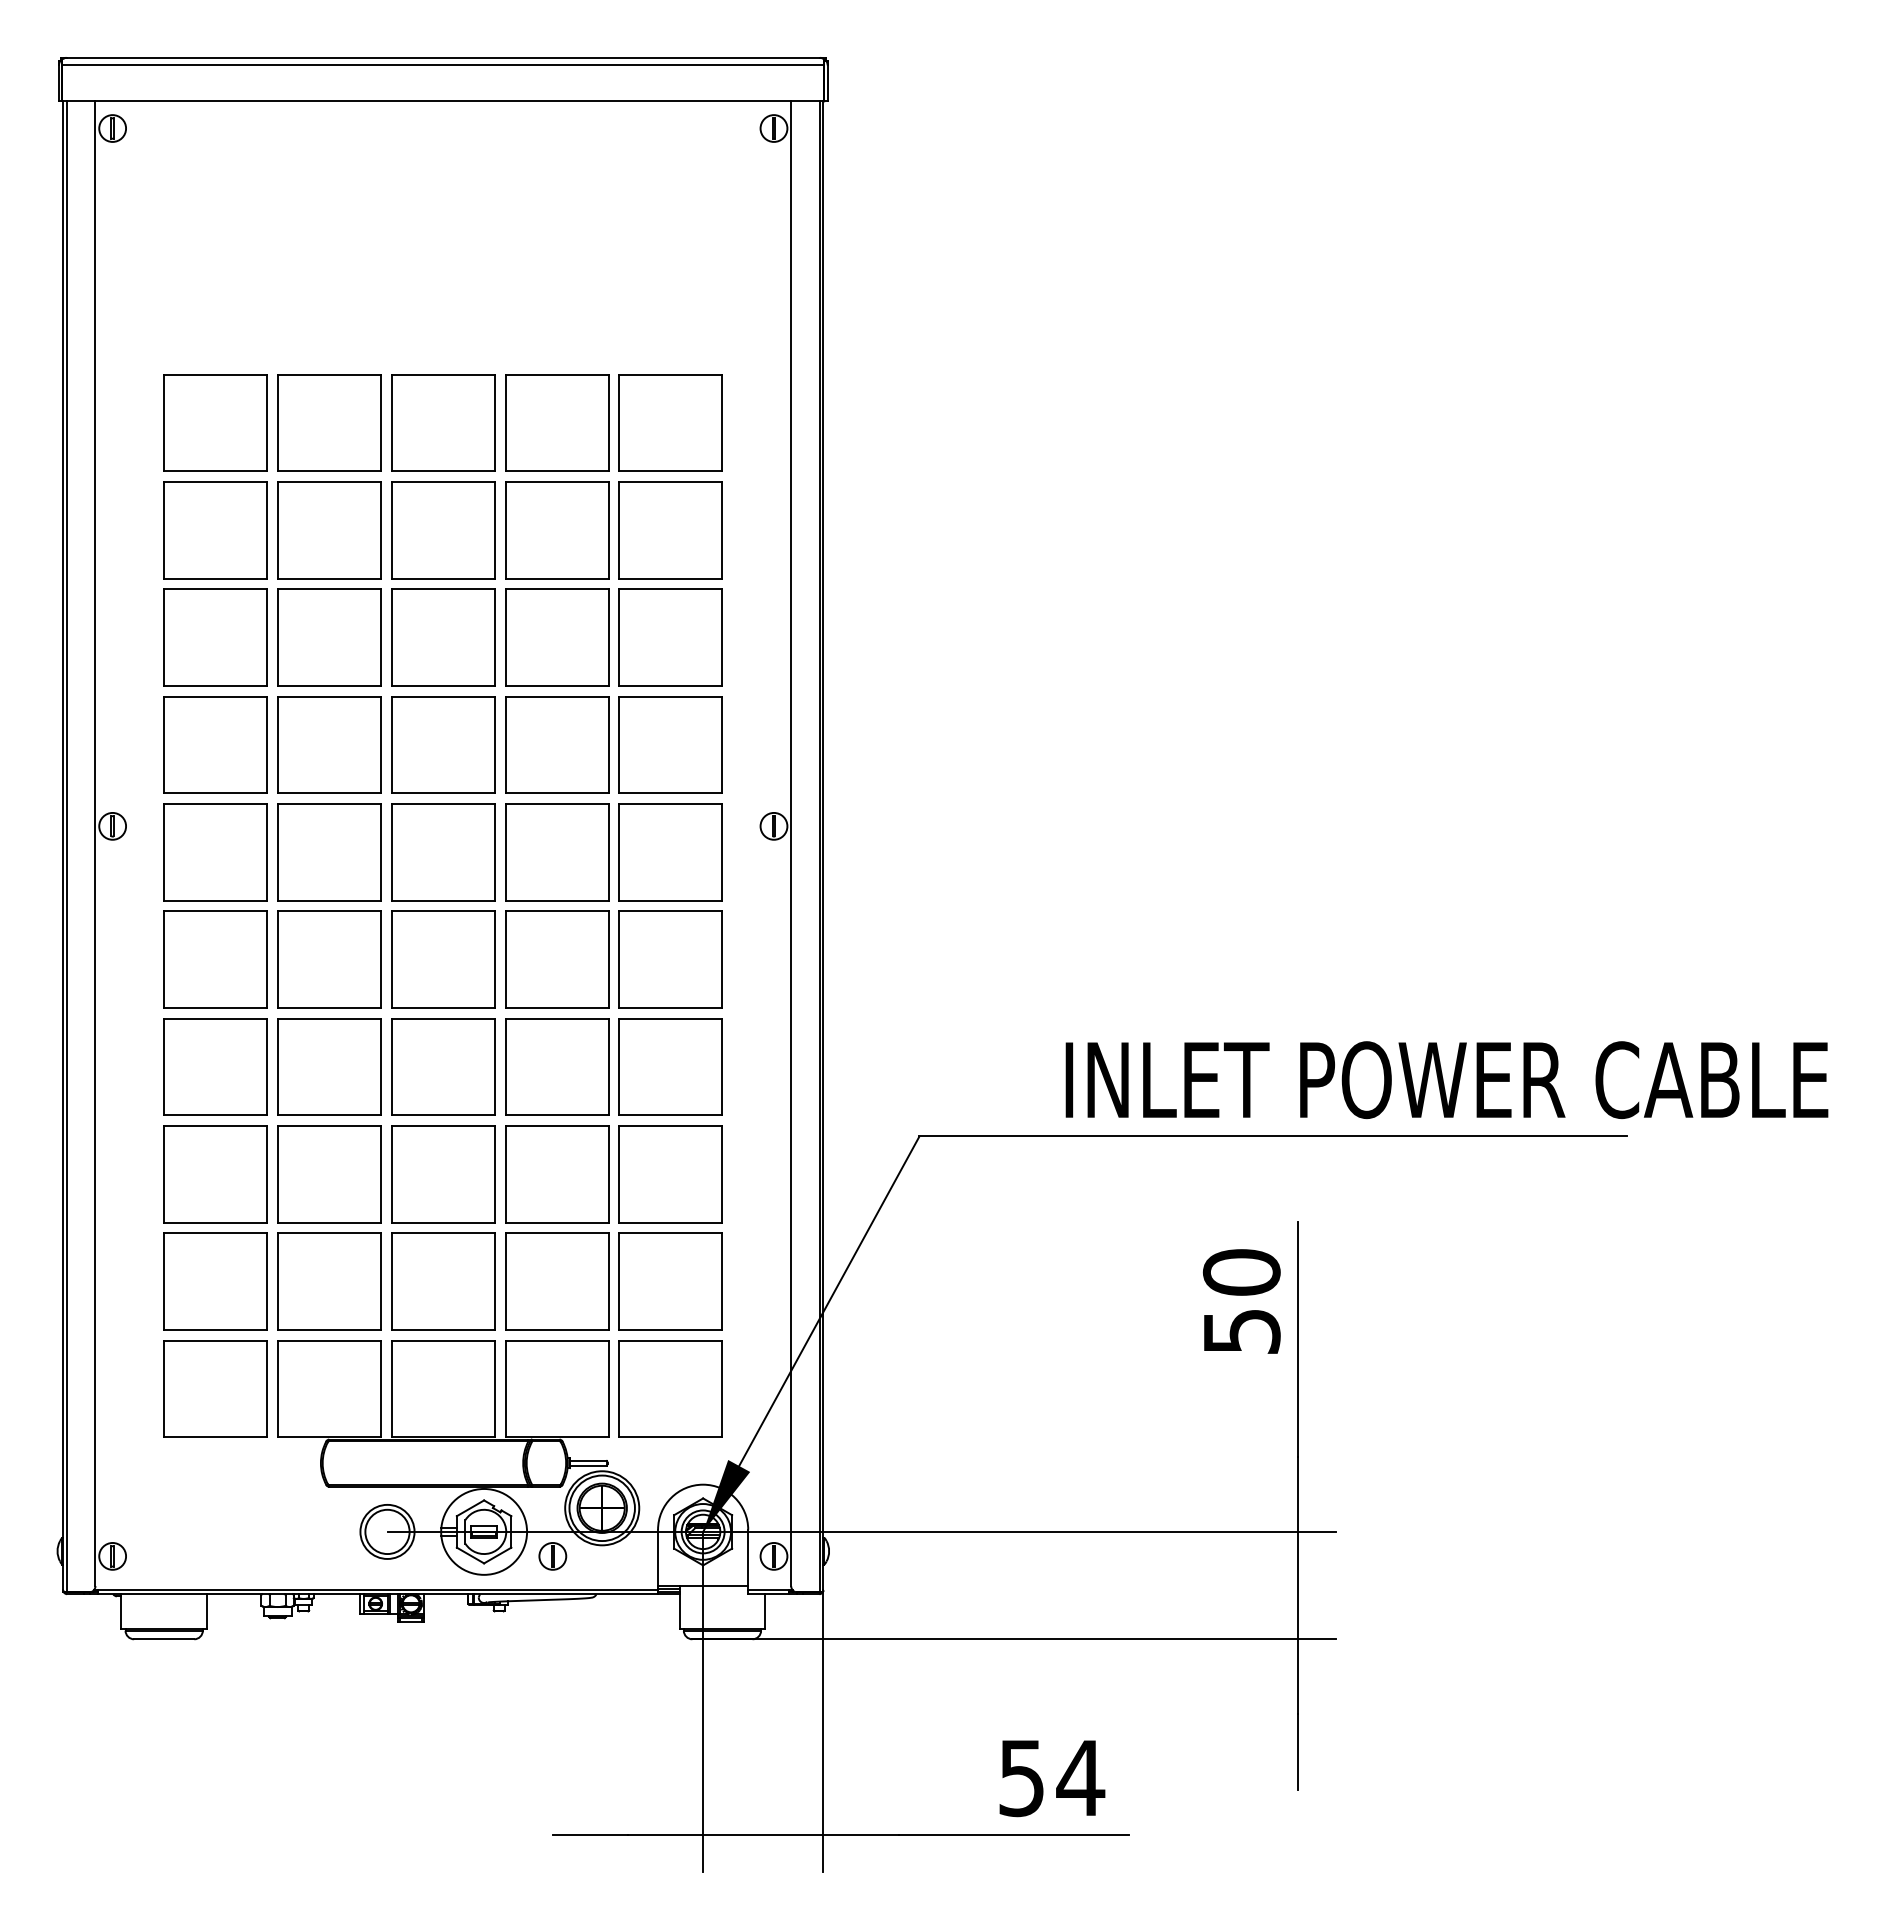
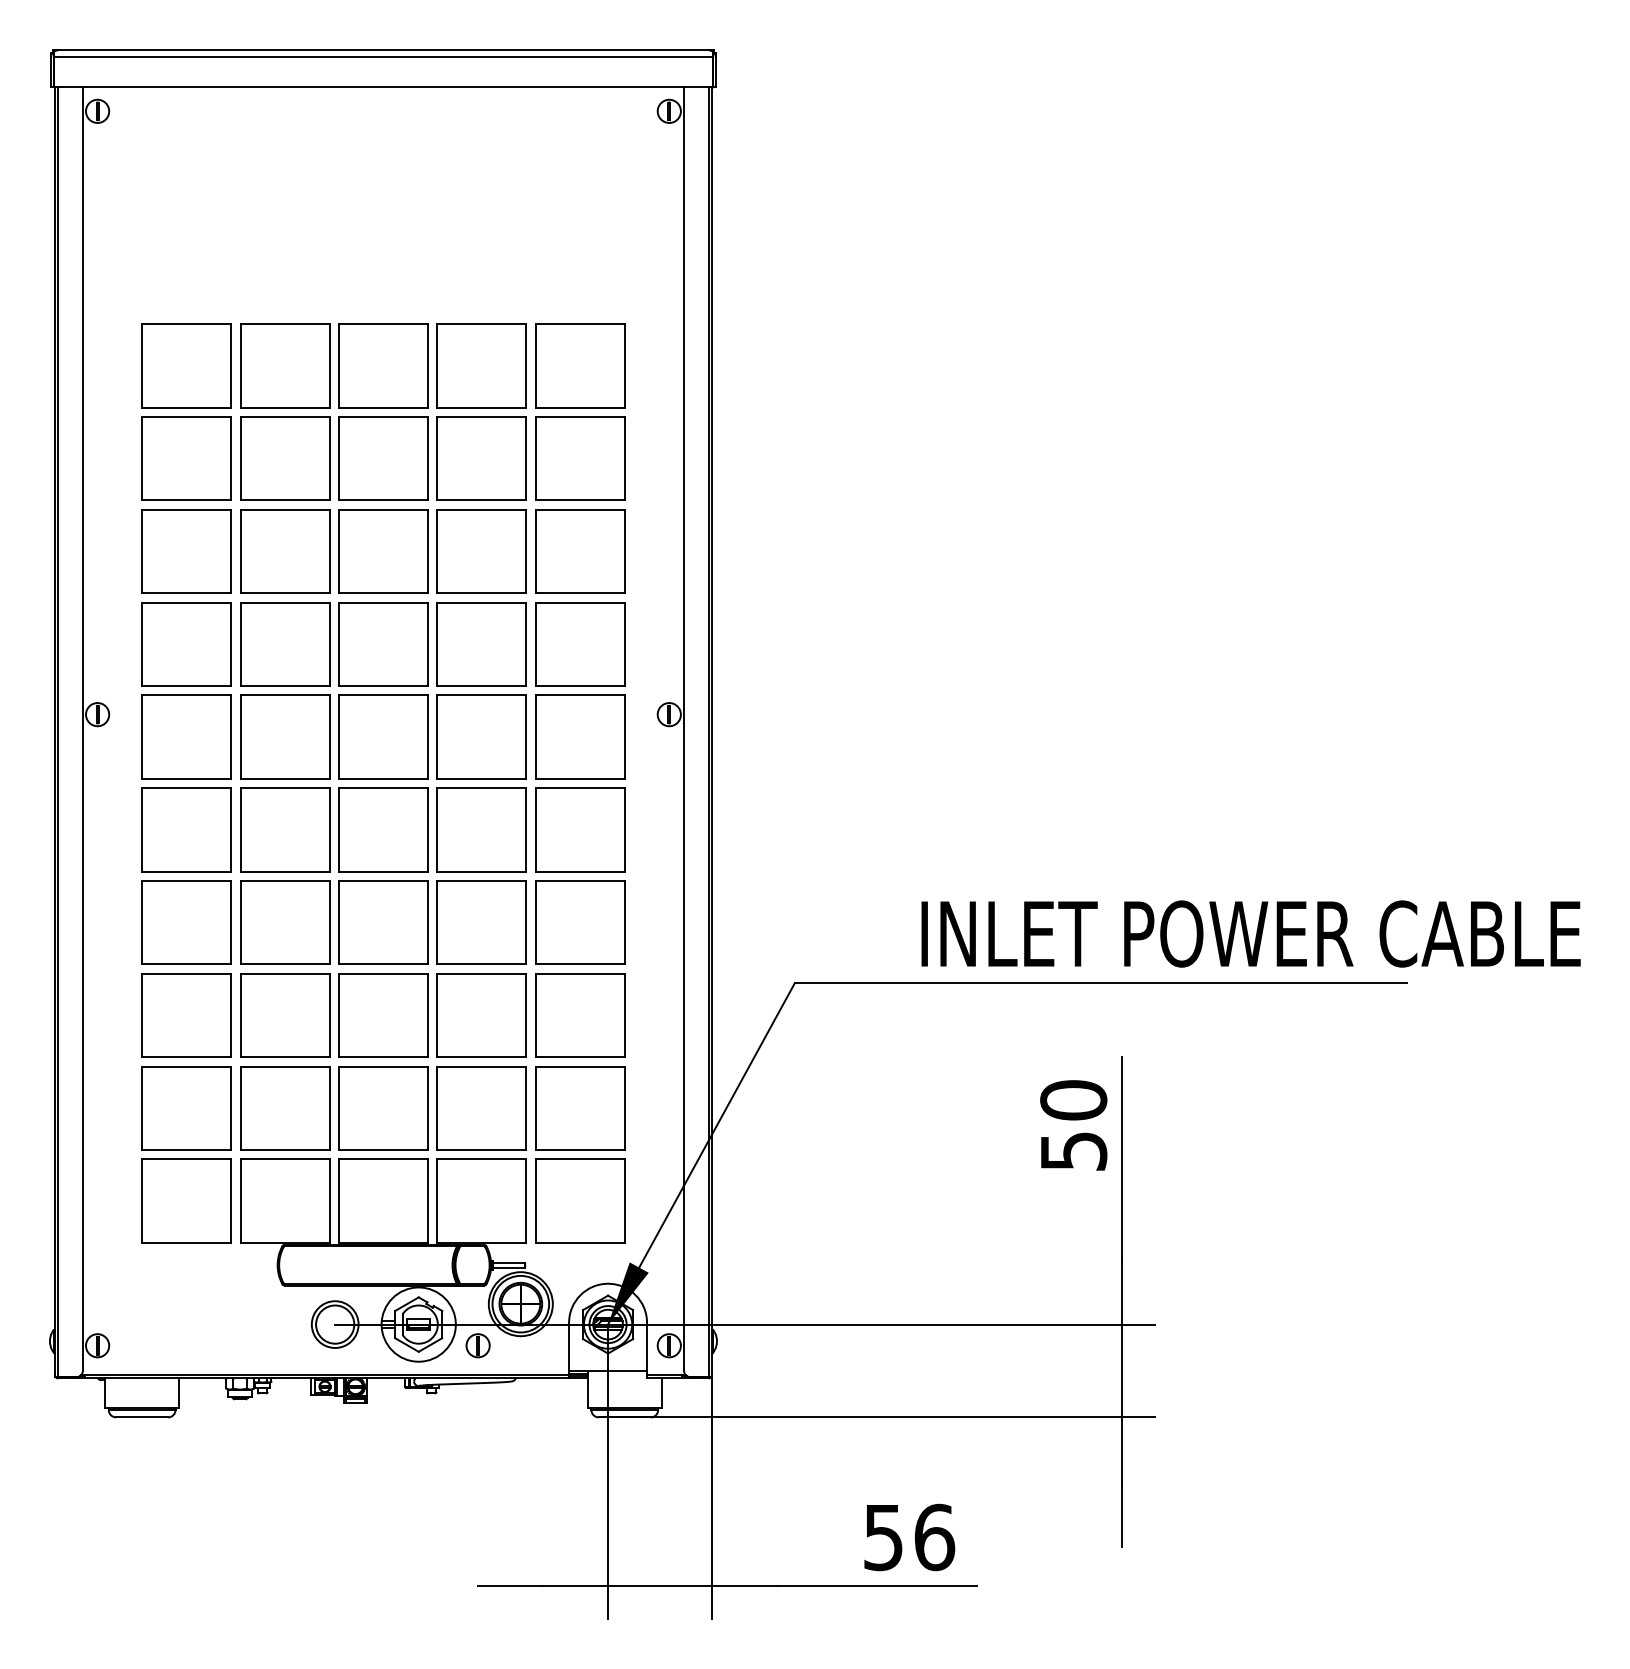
text: (1080, 1778) -> (934, 1537), 54 -> 56

